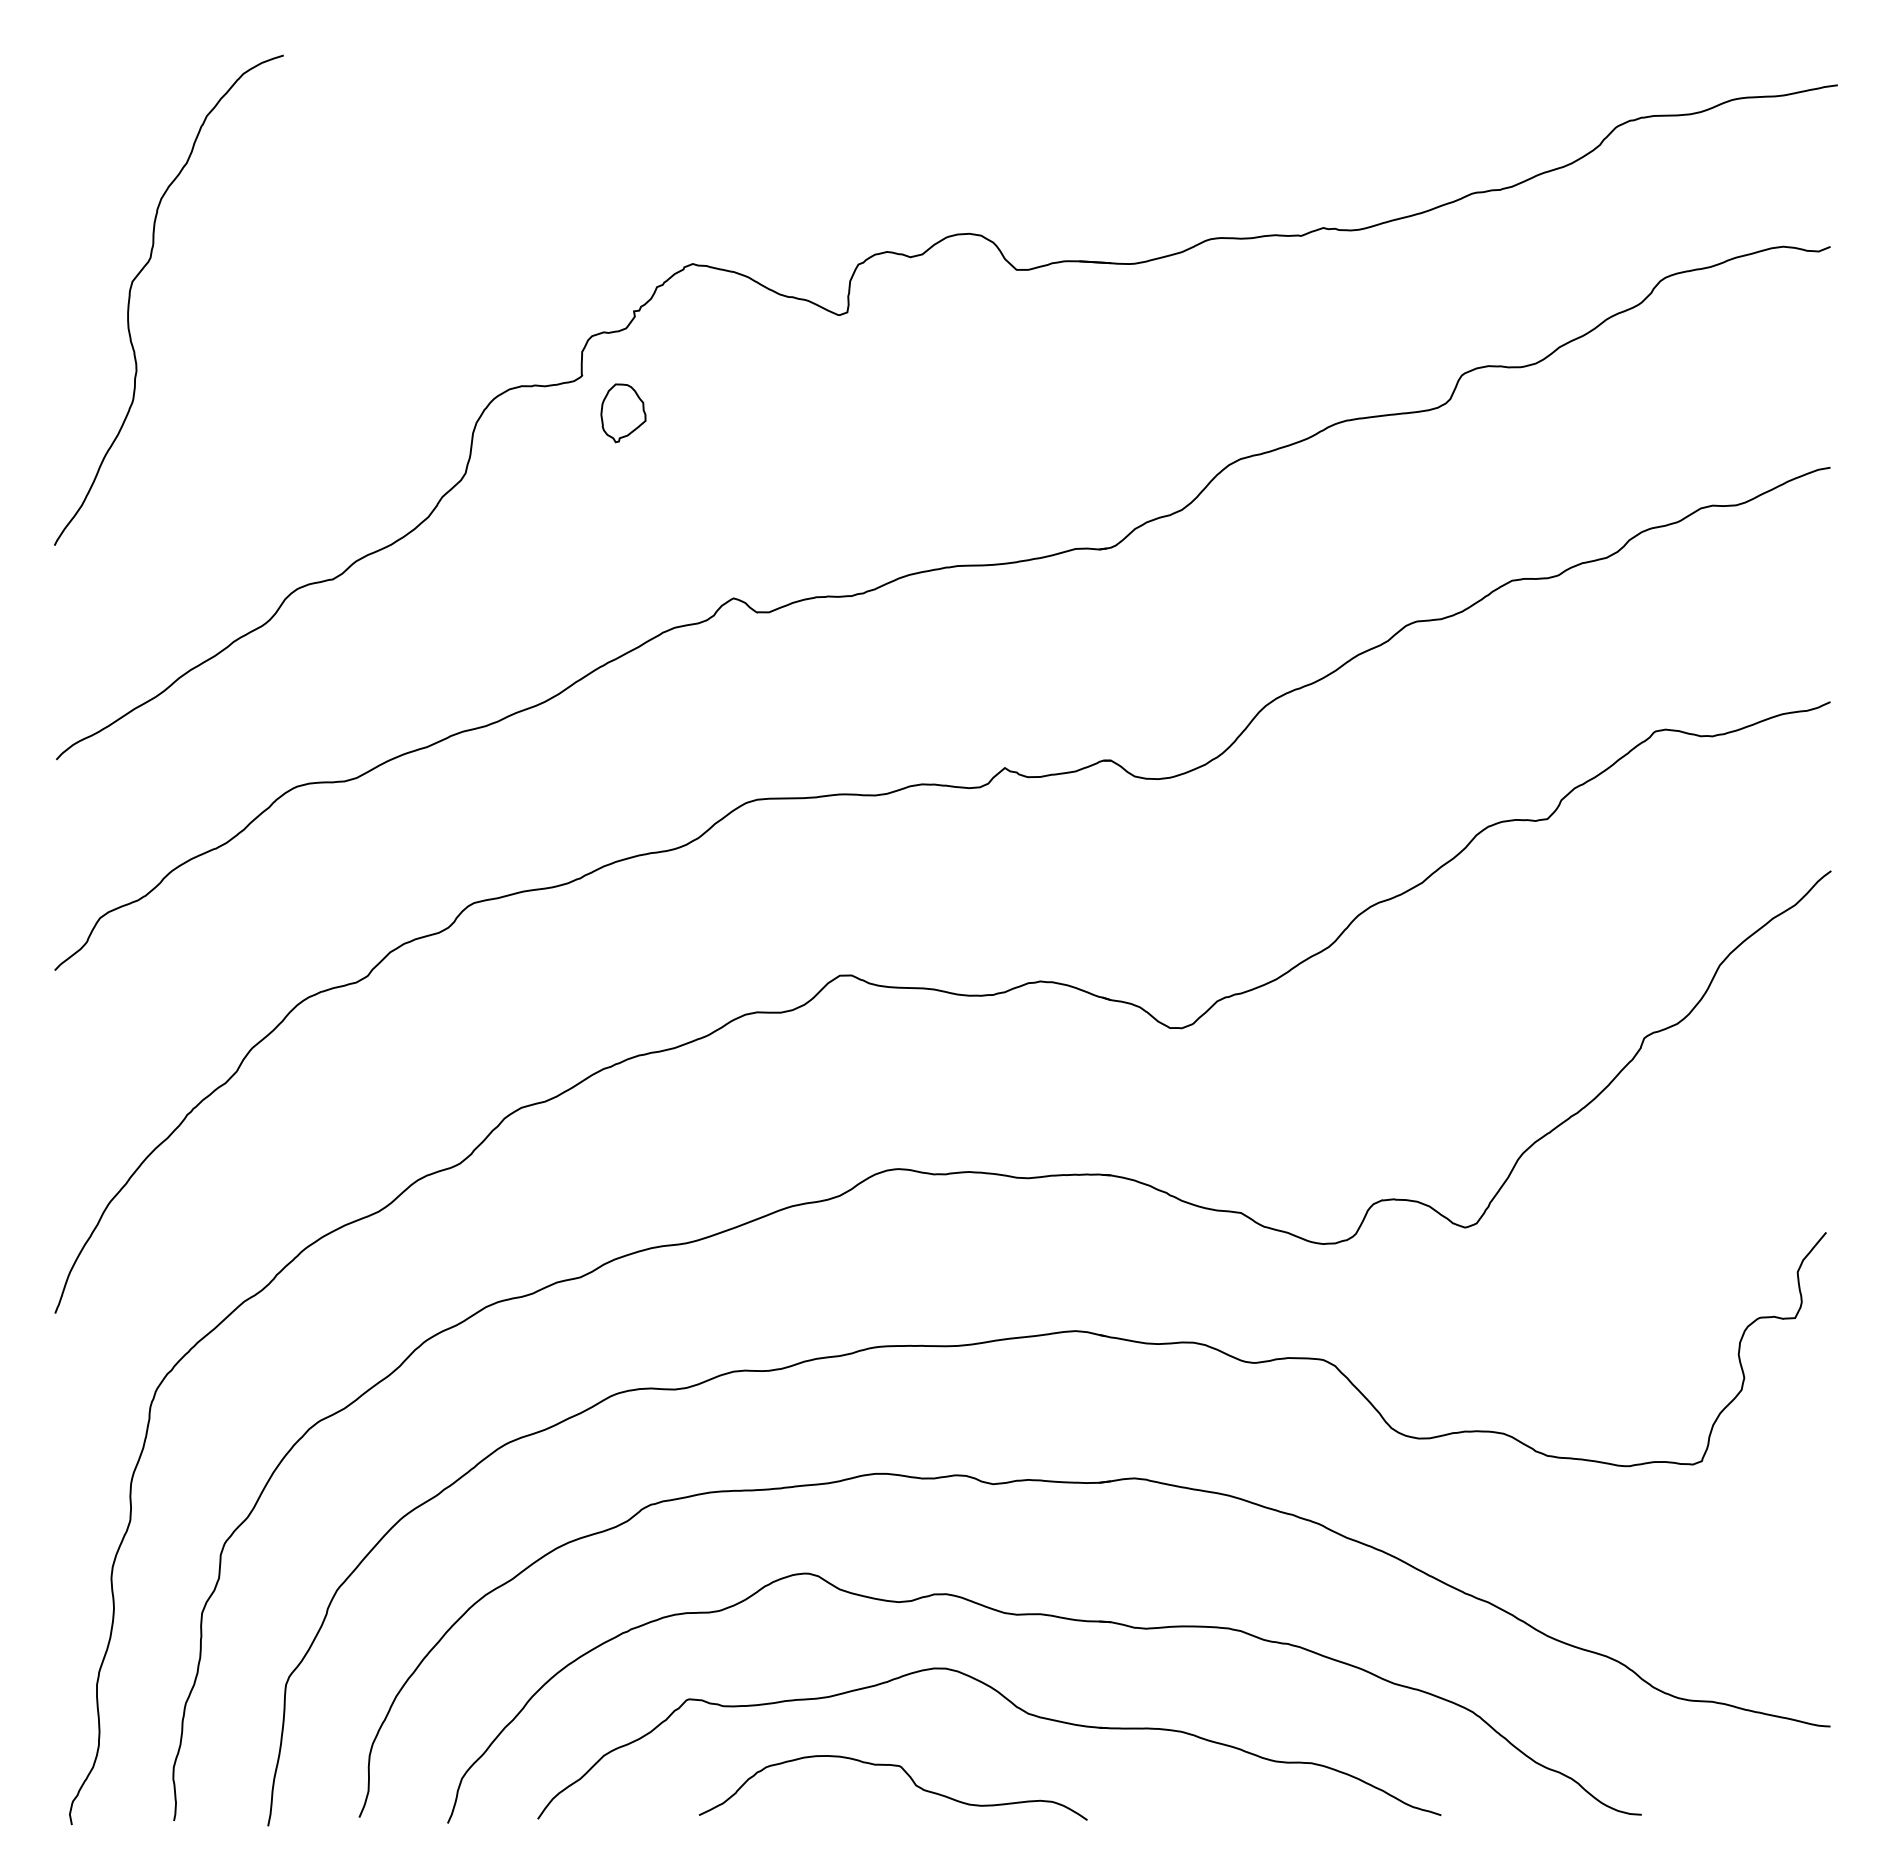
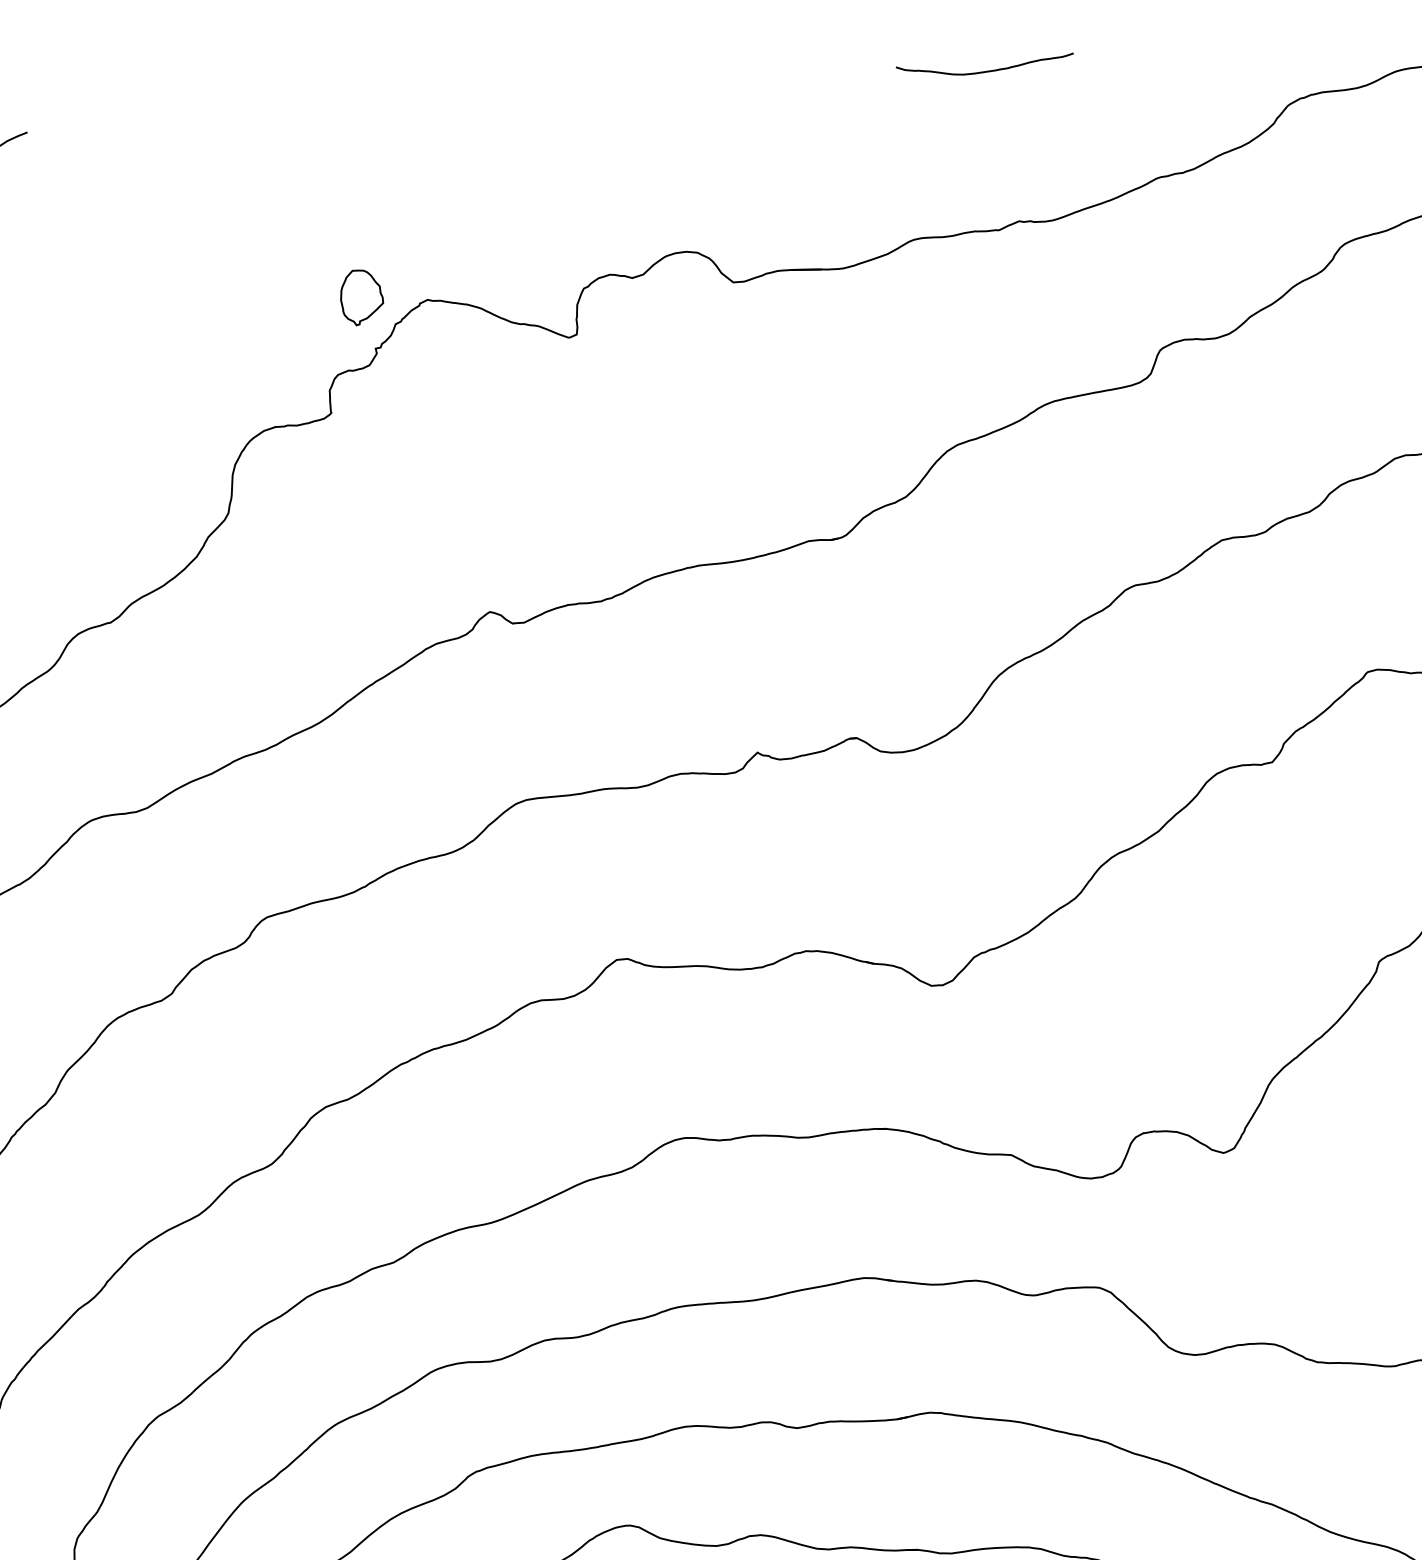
curve: (1299, 66) -> (985, 70), added
part: (623, 413) -> (361, 297), moved

